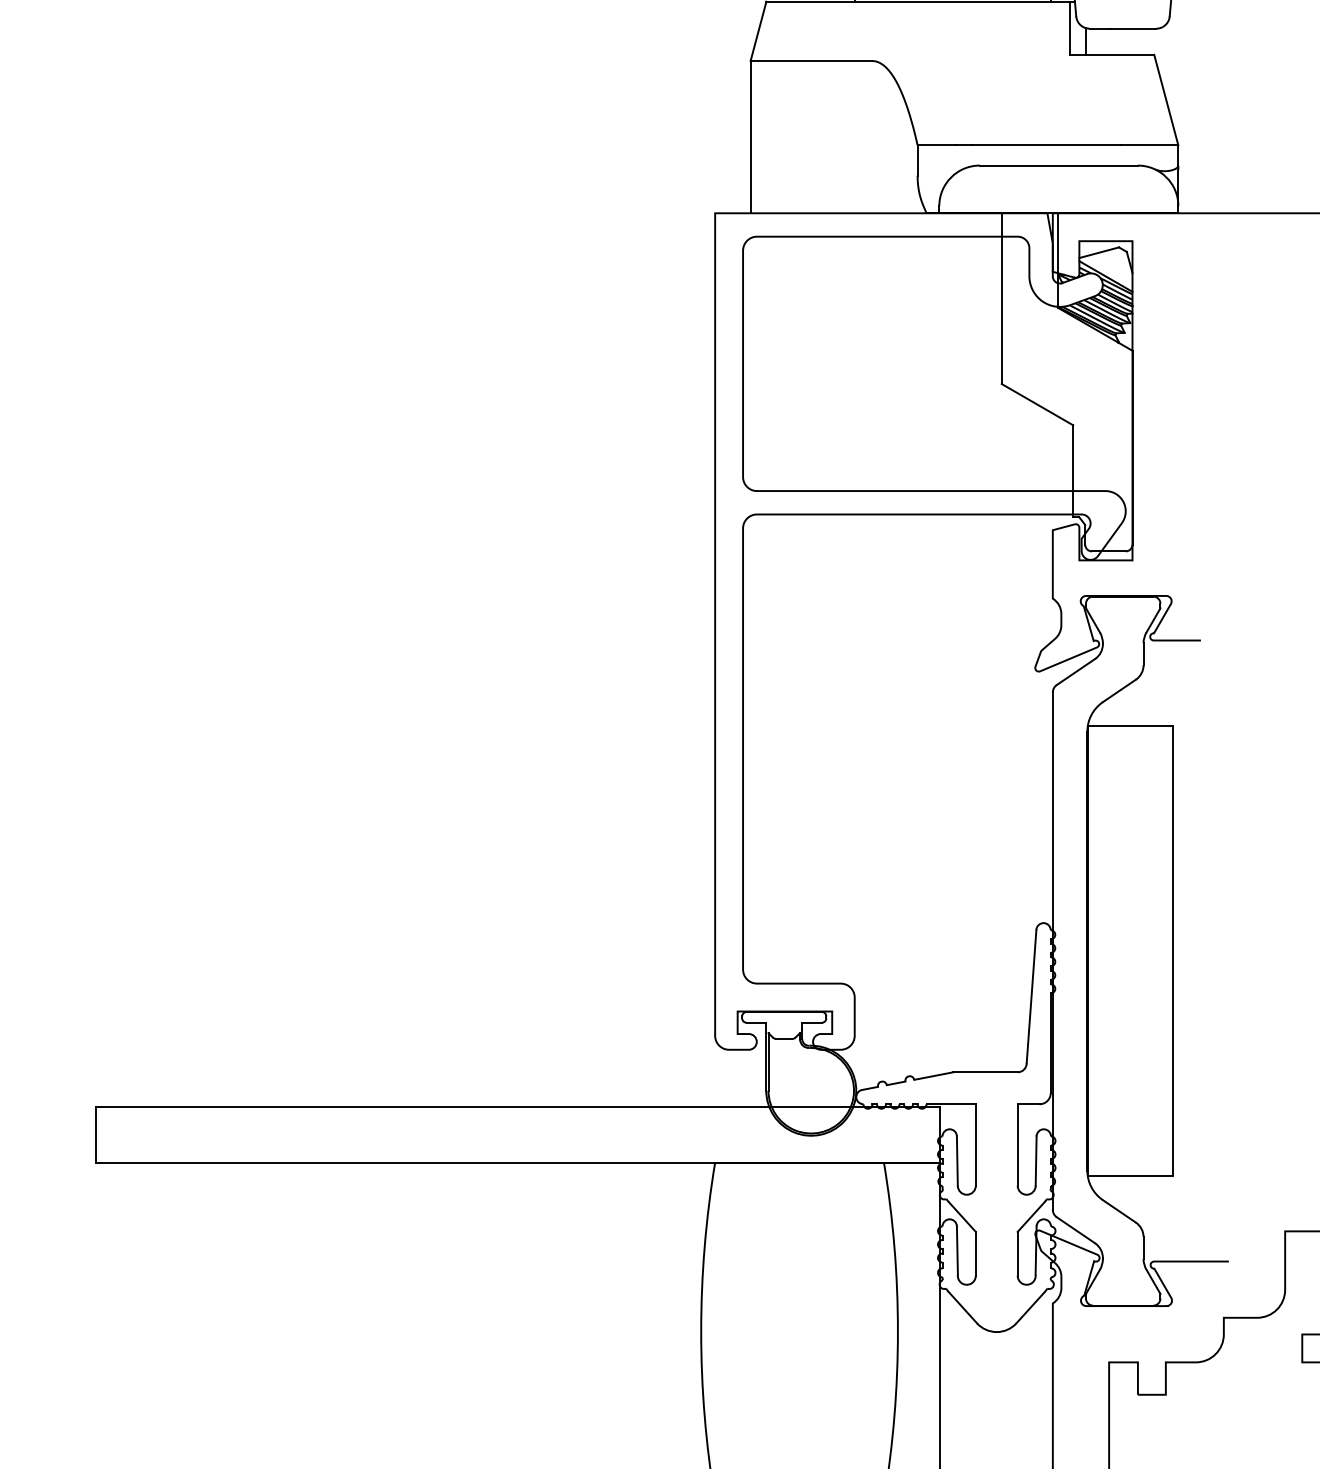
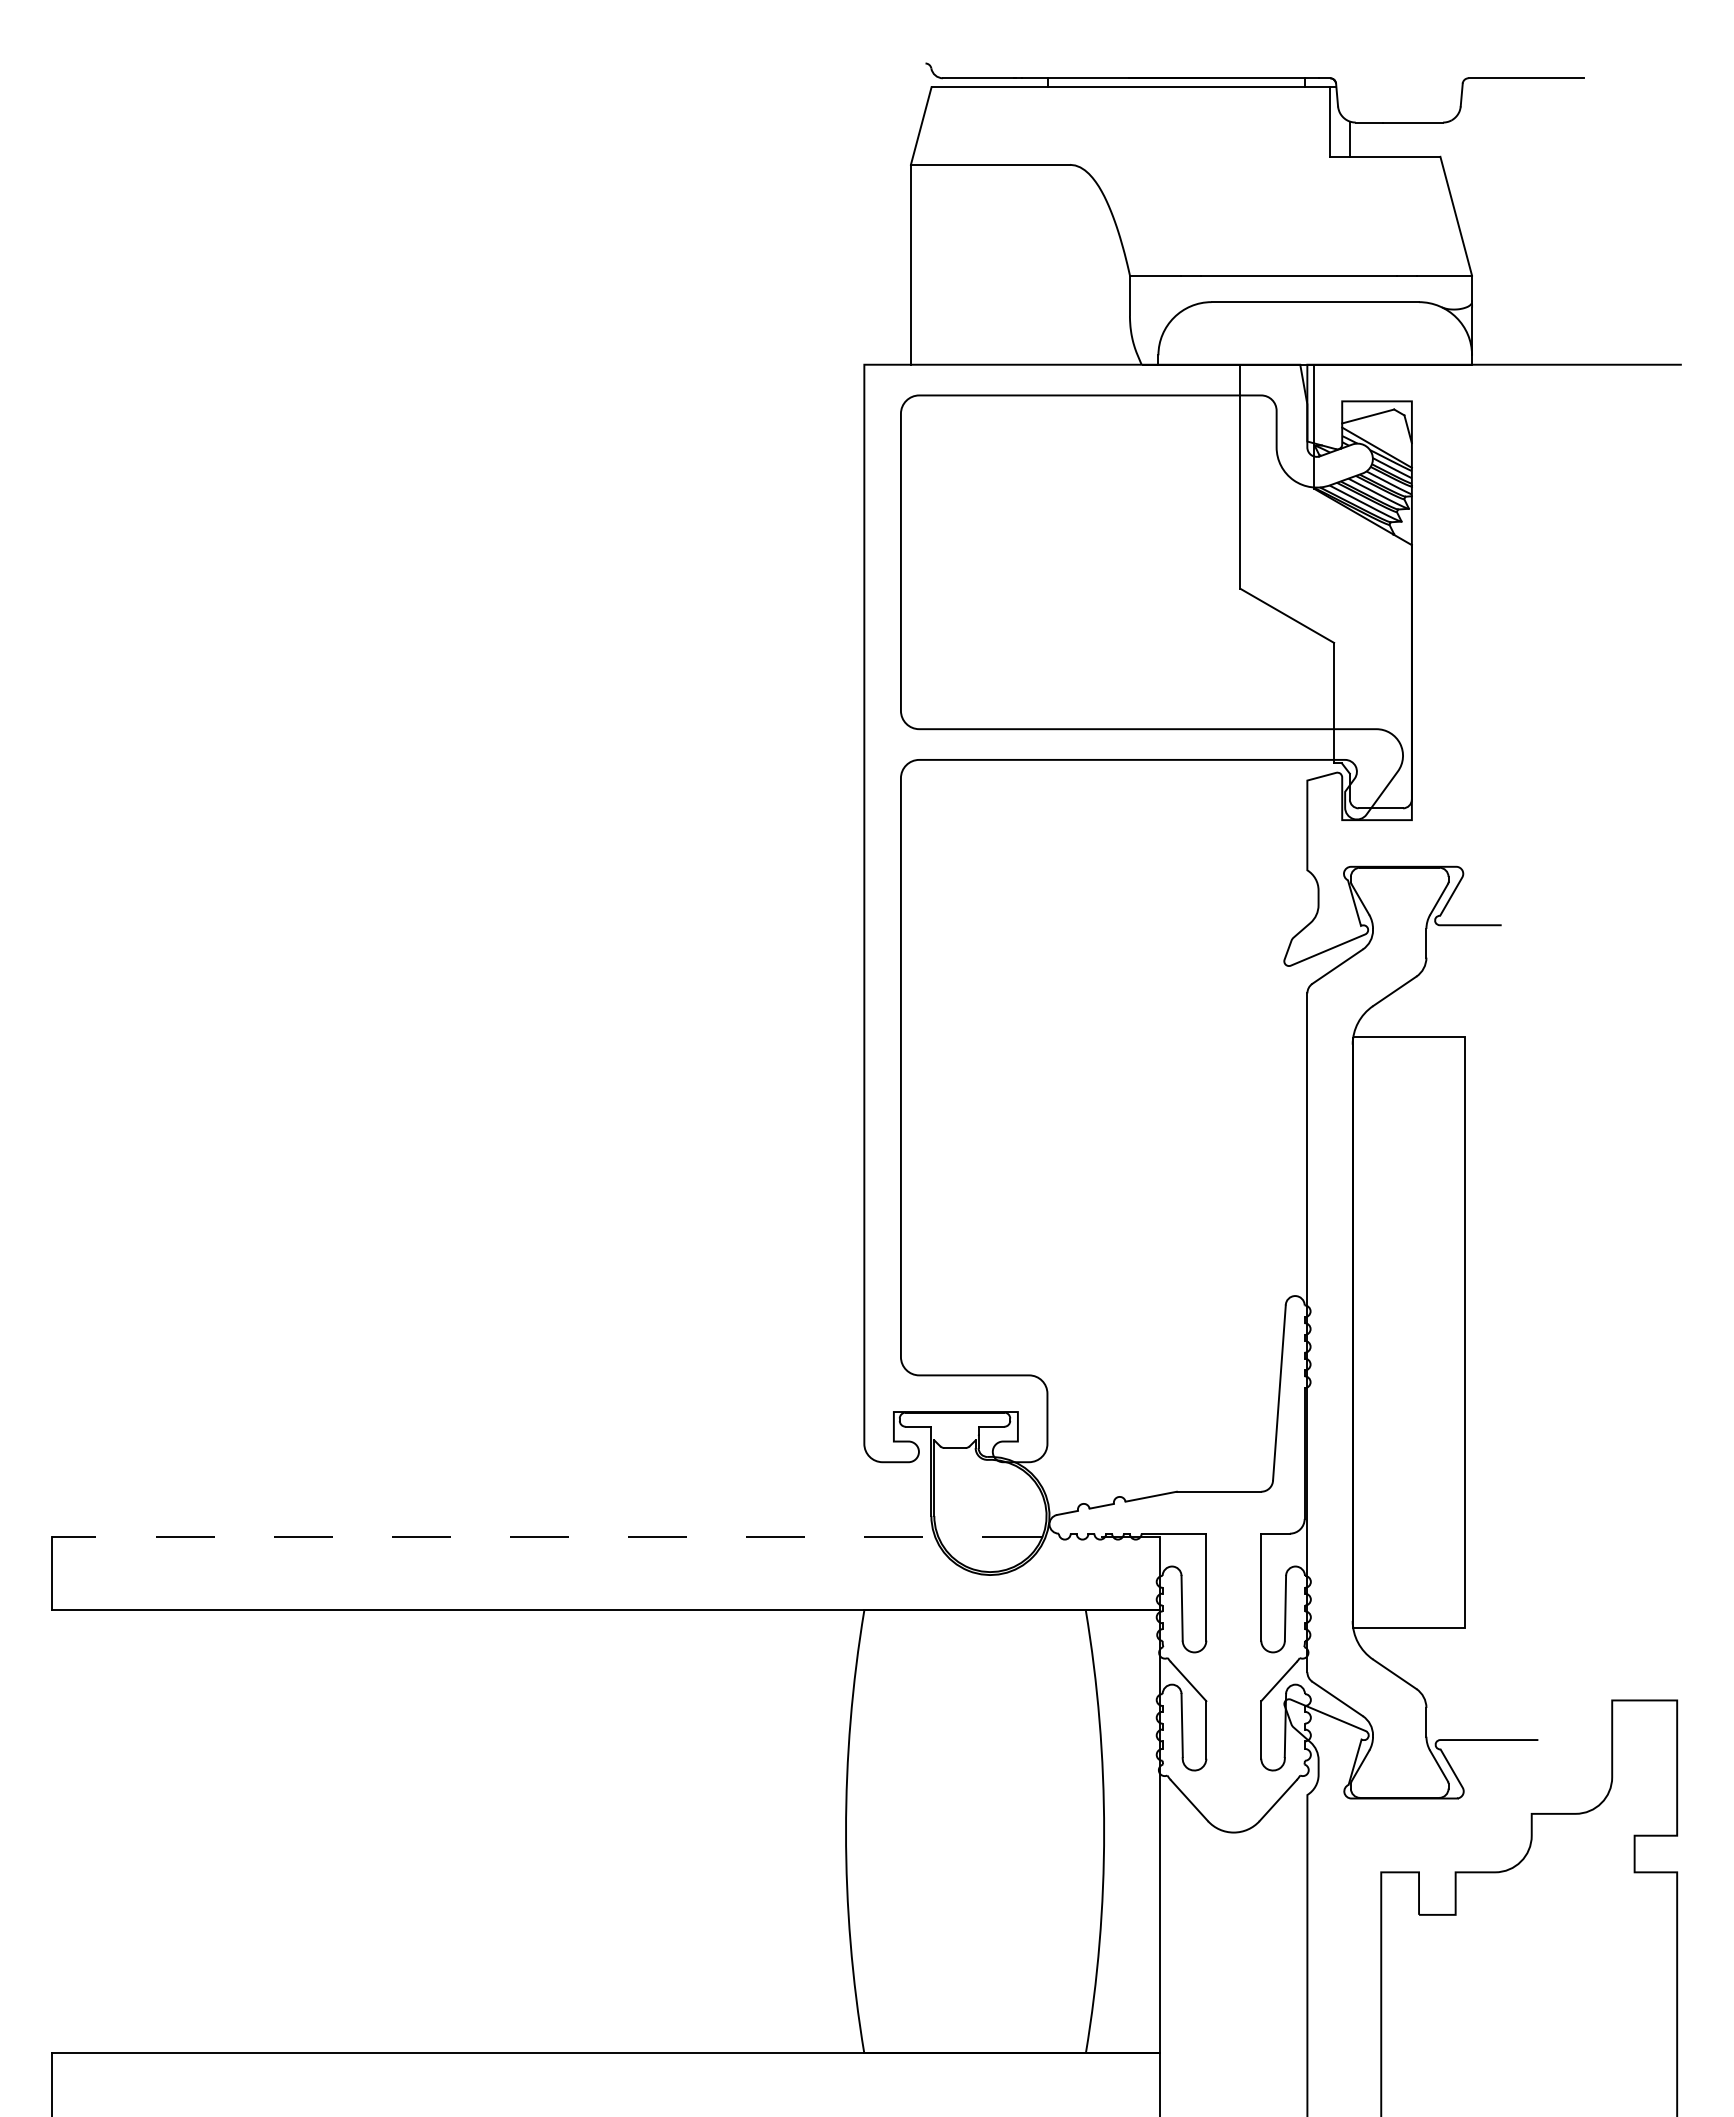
line: (517, 1106) -> (605, 1536), solid -> dashed

